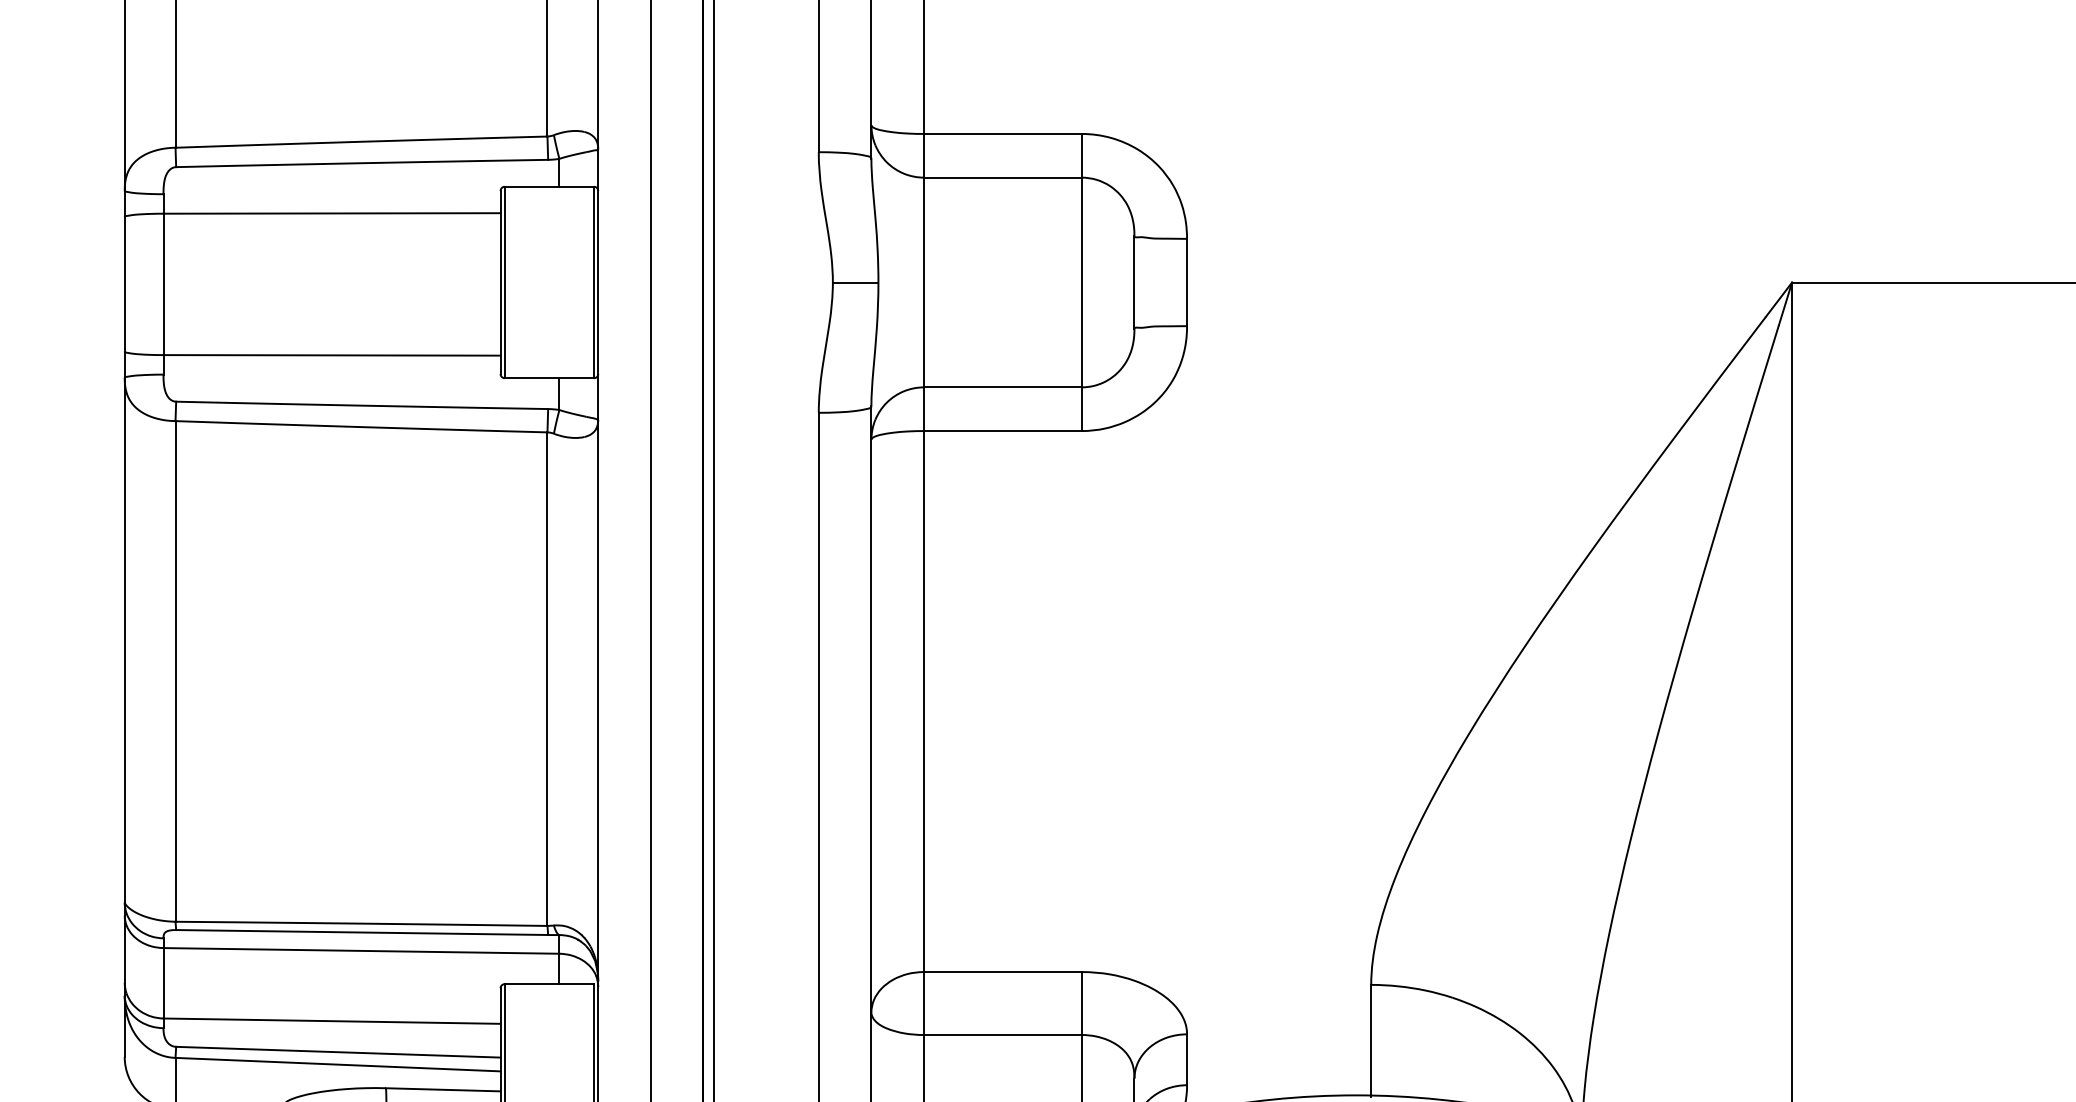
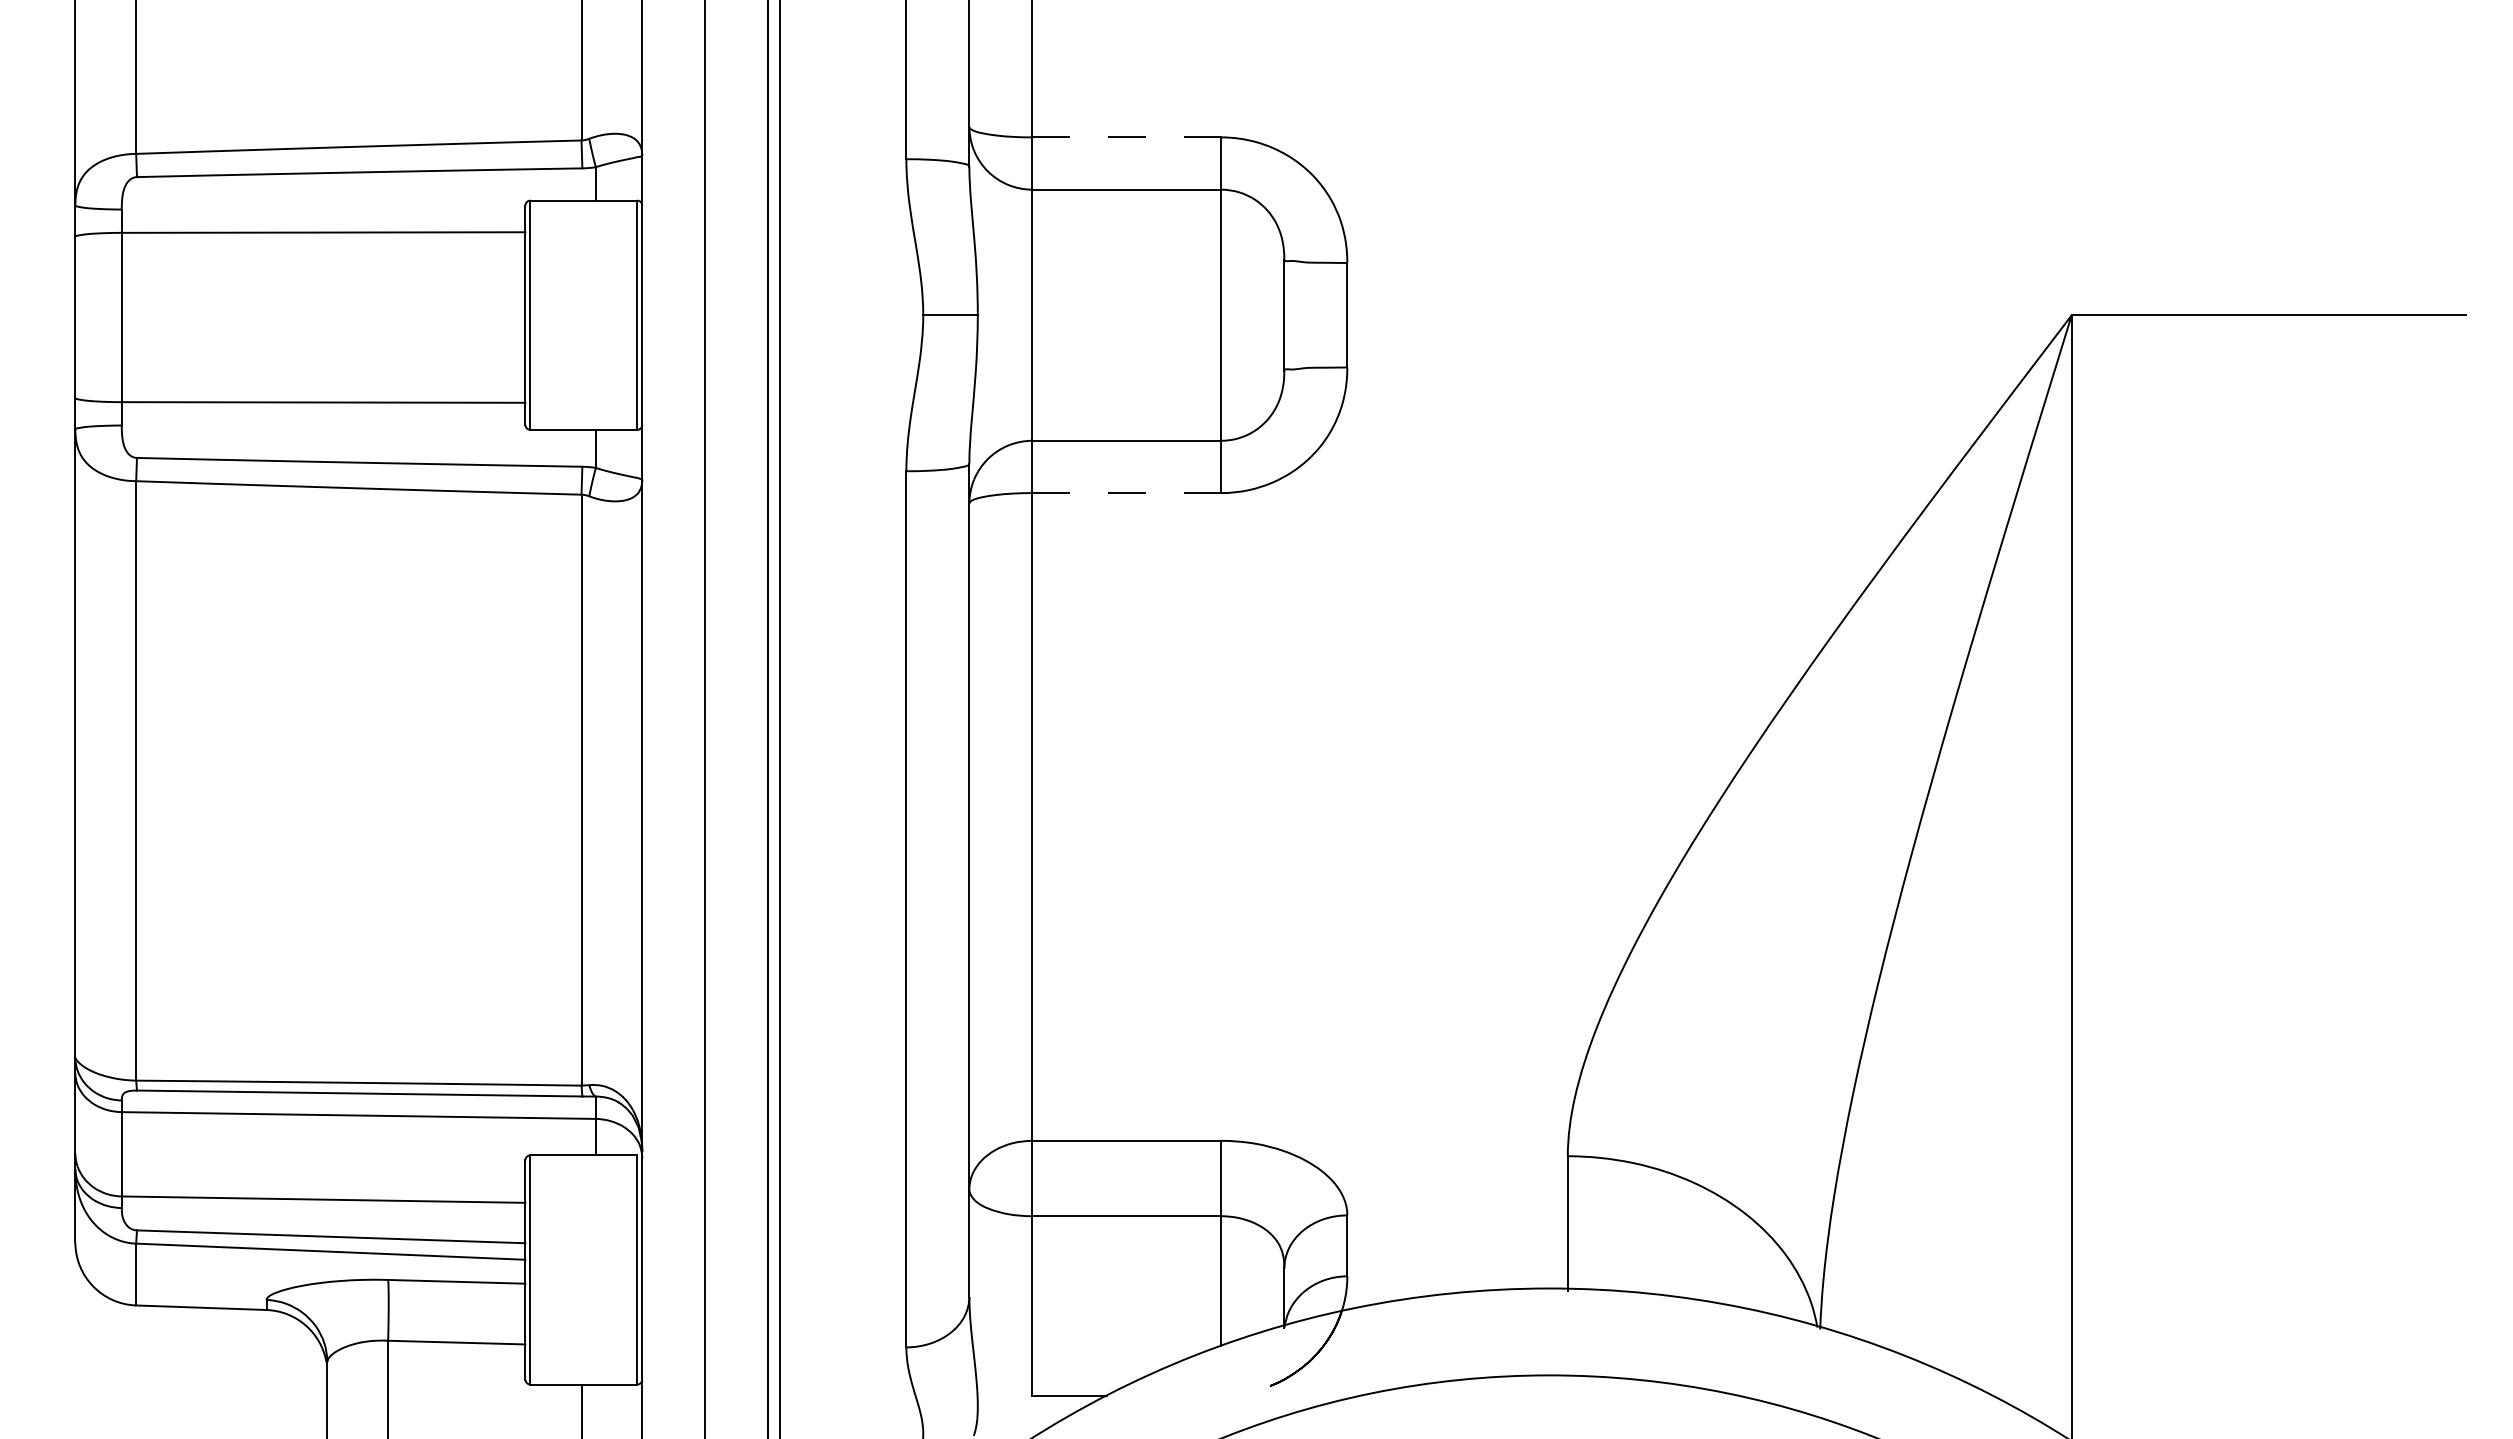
line: (1002, 134) -> (1126, 137), solid -> dashed
line: (1003, 431) -> (1127, 493), solid -> dashed

